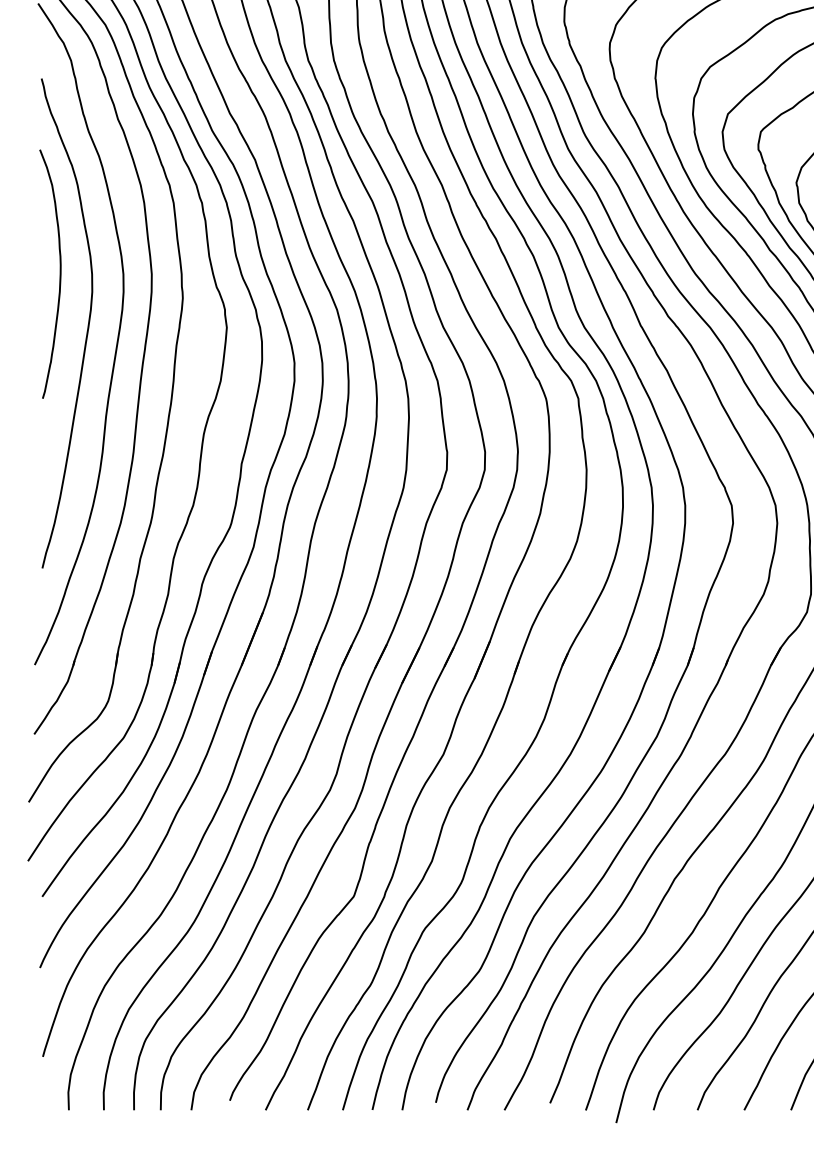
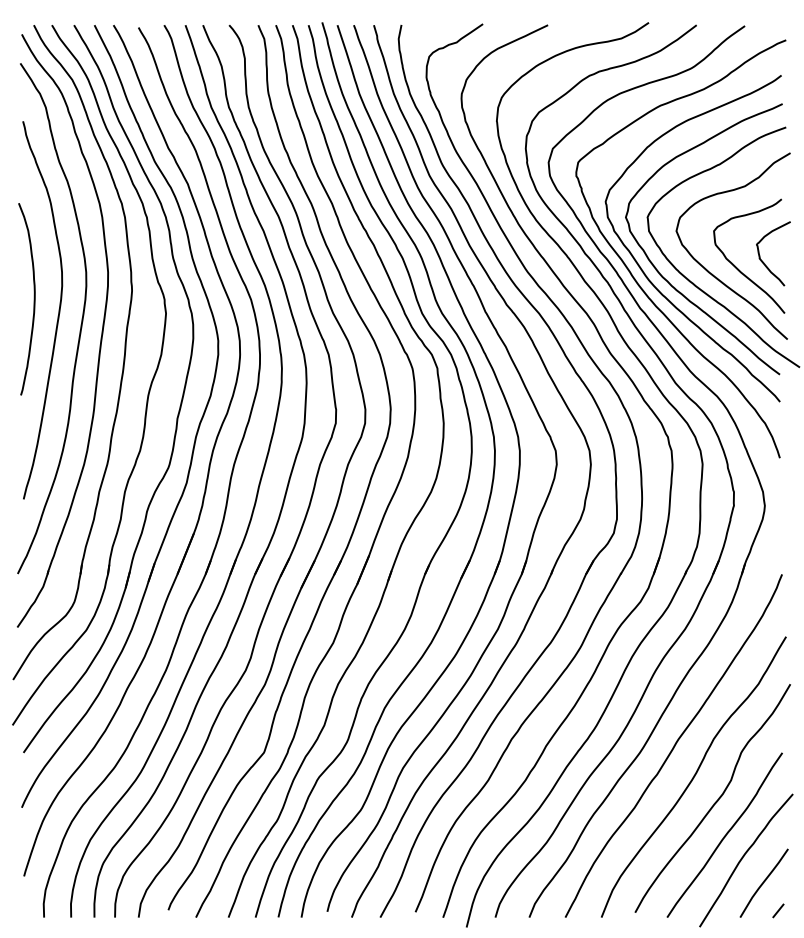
curve: (59, 274) -> (33, 299), moved

